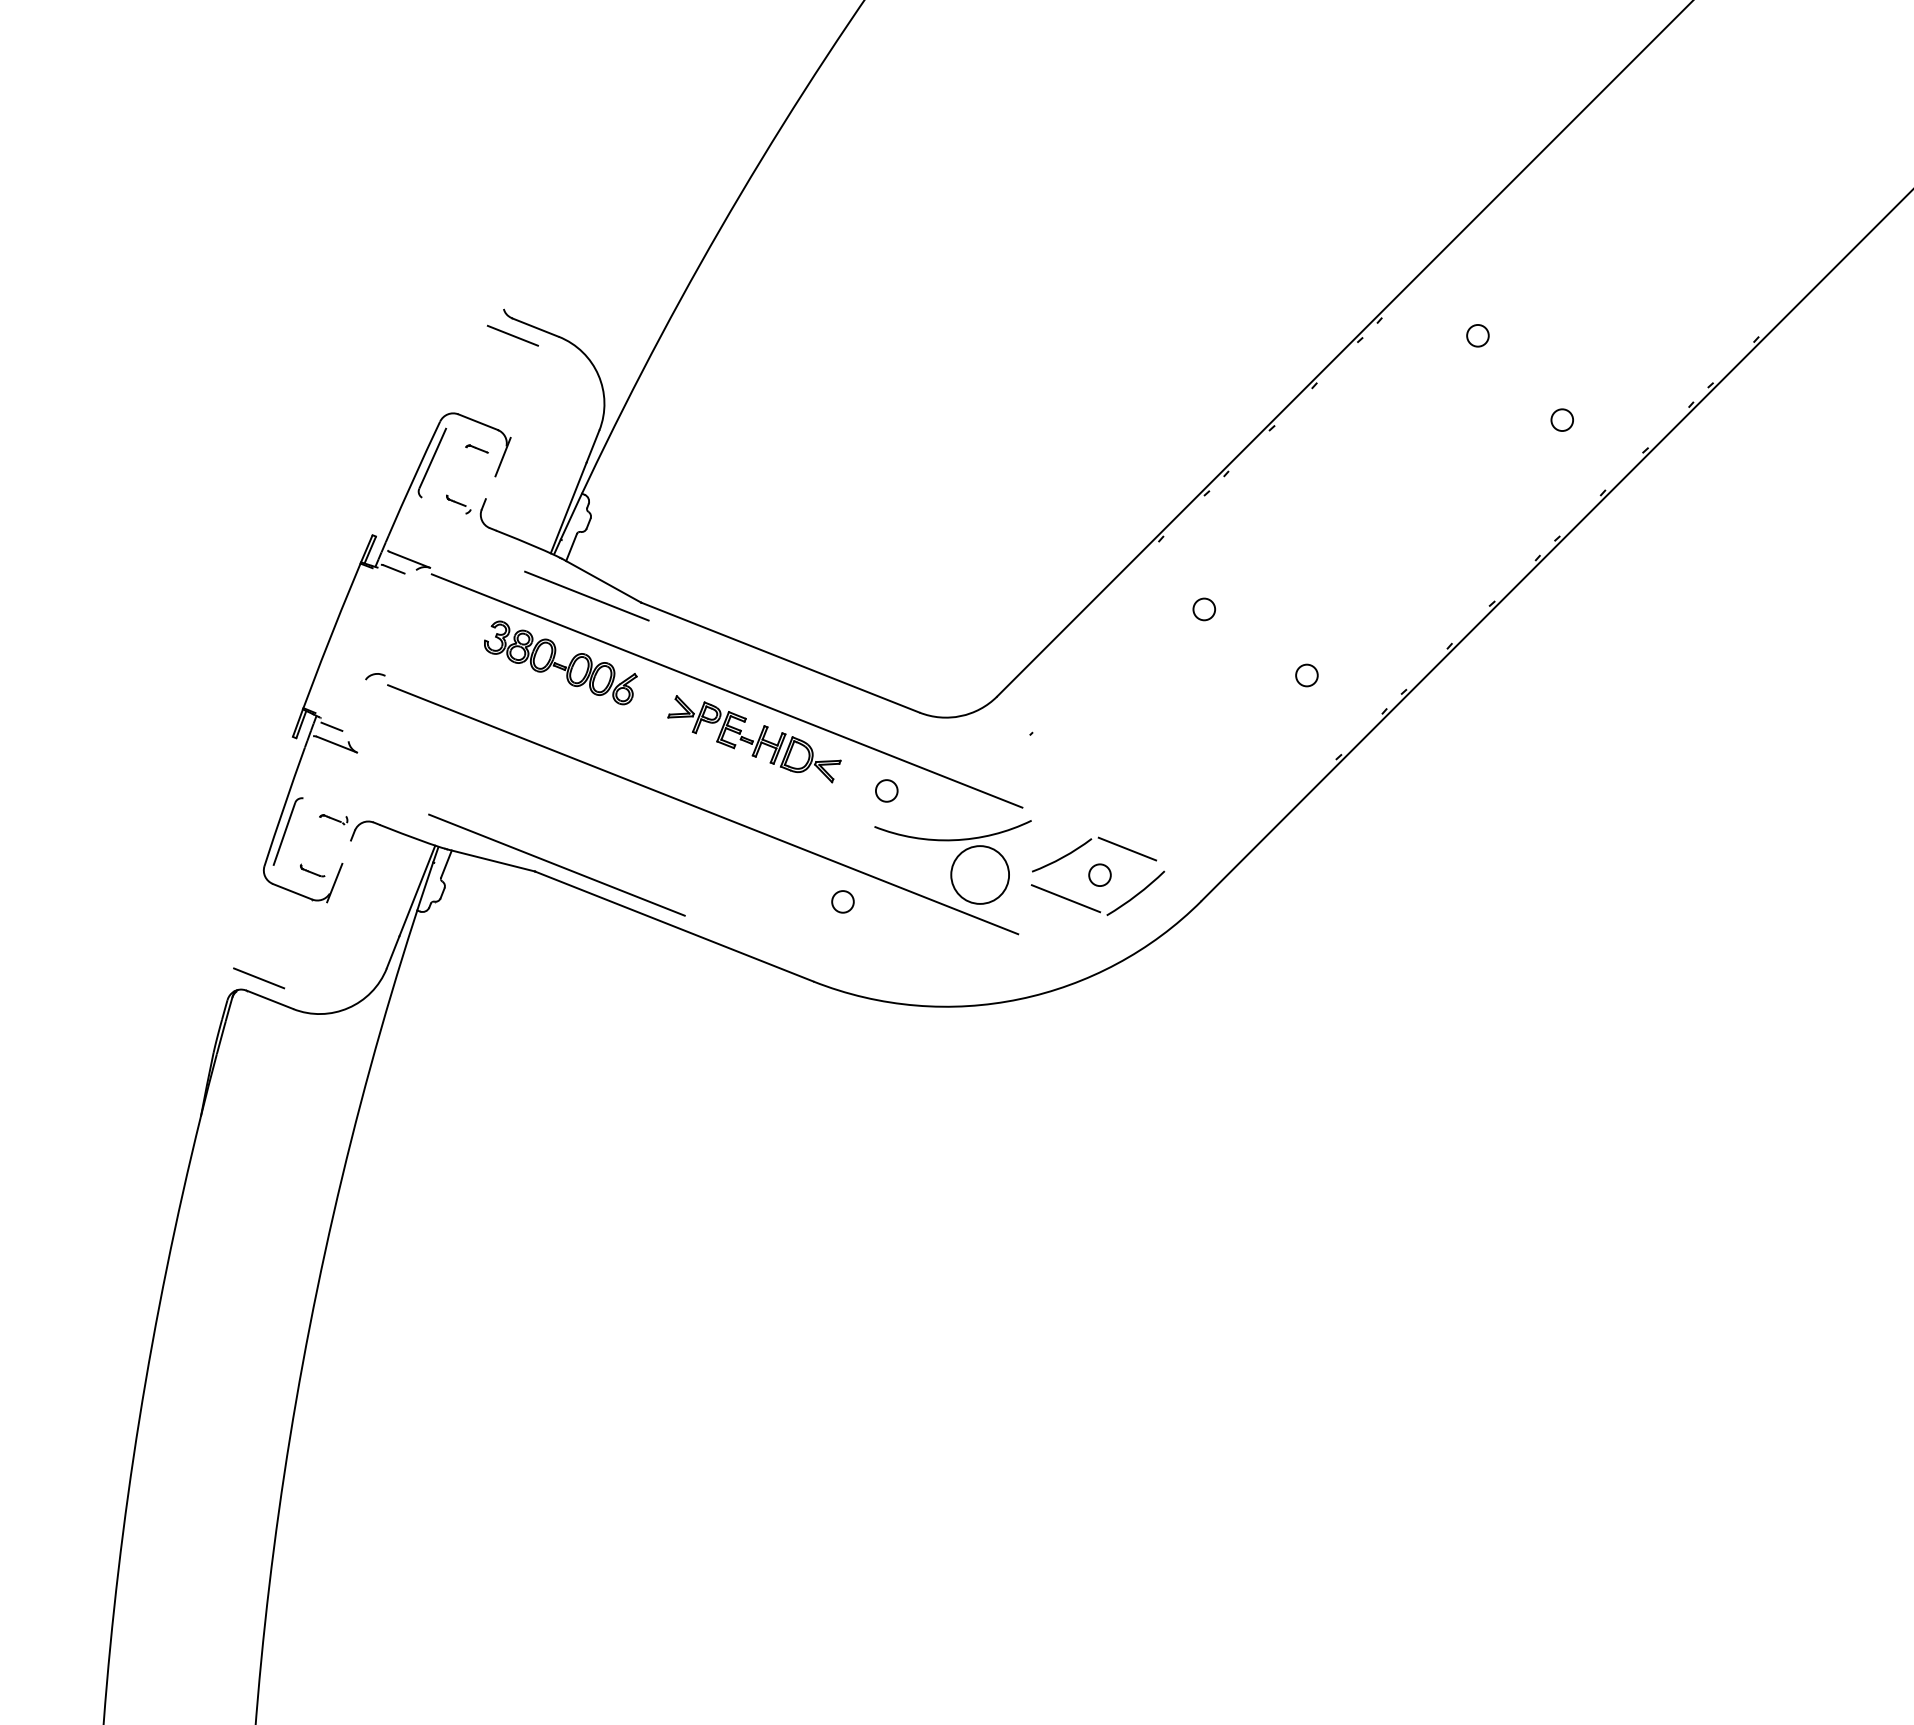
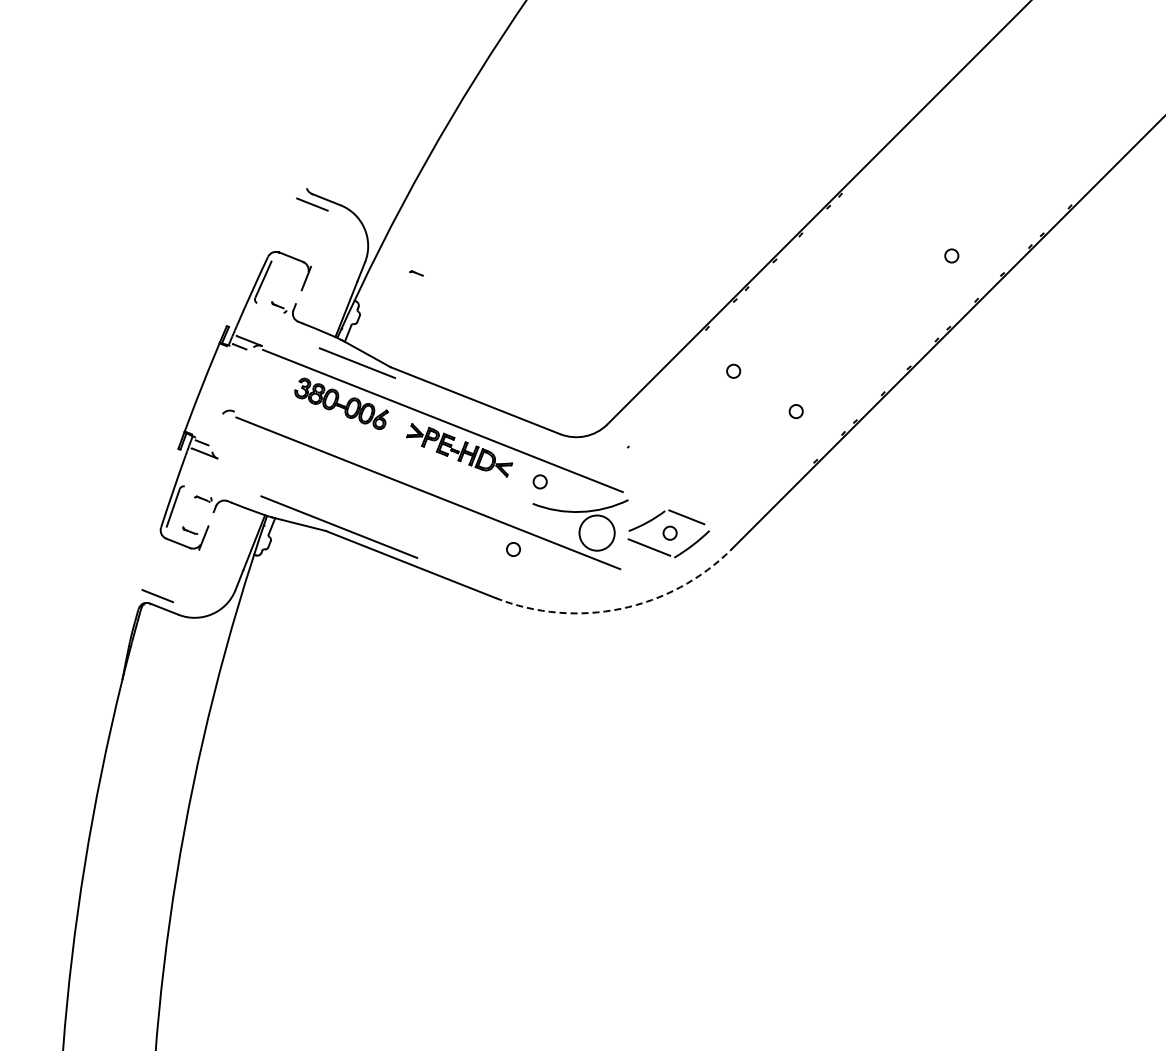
circle: (1478, 335) -> (900, 204), removed
part: (476, 448) -> (416, 273), moved
arc: (1020, 998) -> (621, 608), solid -> dashed

